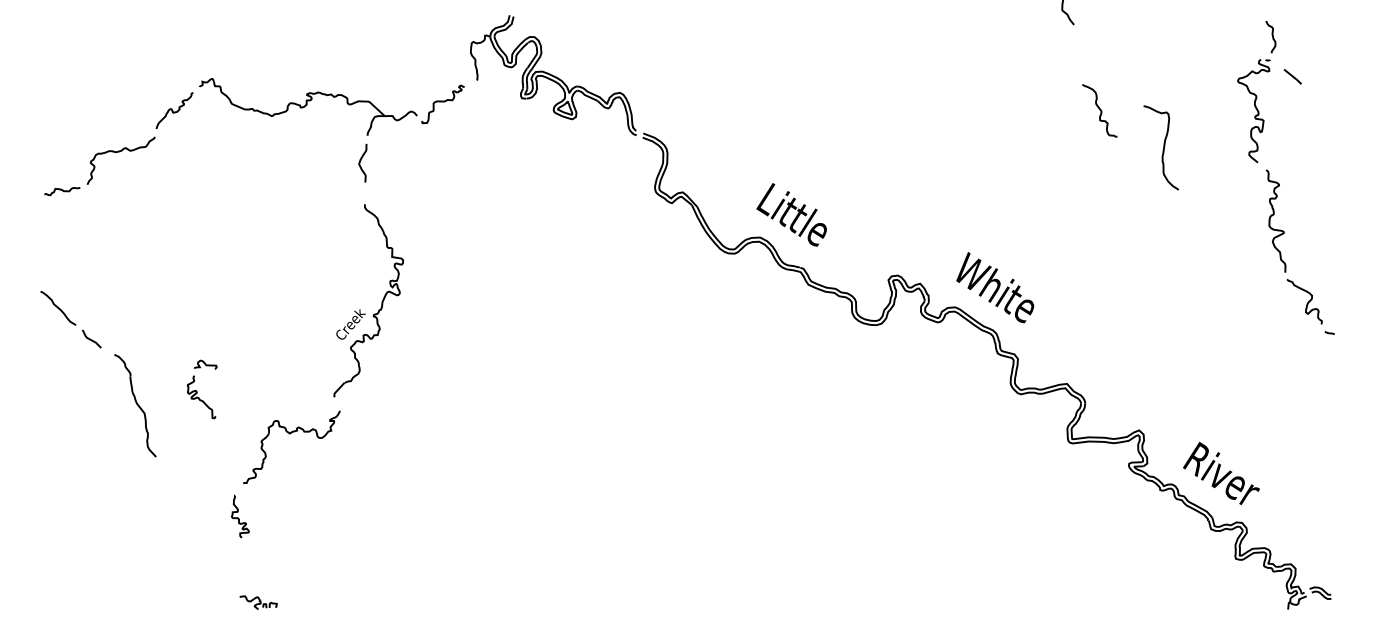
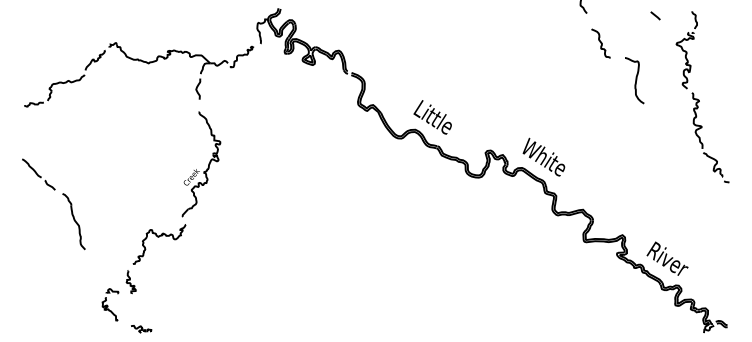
line: (1292, 76) -> (655, 15), moved
curve: (1098, 110) -> (600, 43), moved
part: (202, 388) -> (110, 304), moved

